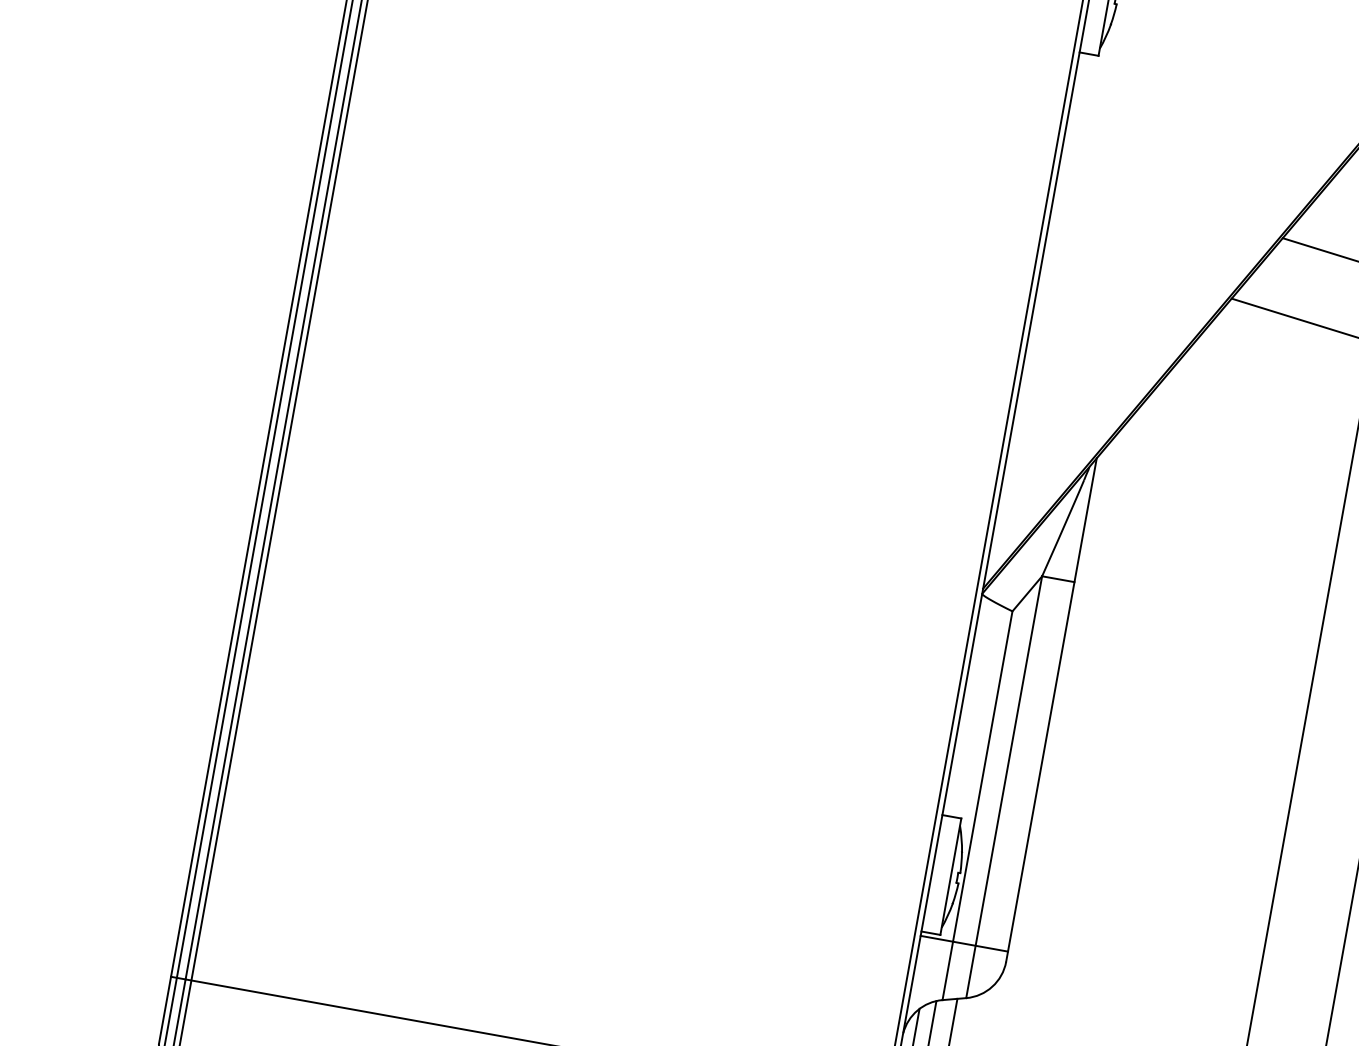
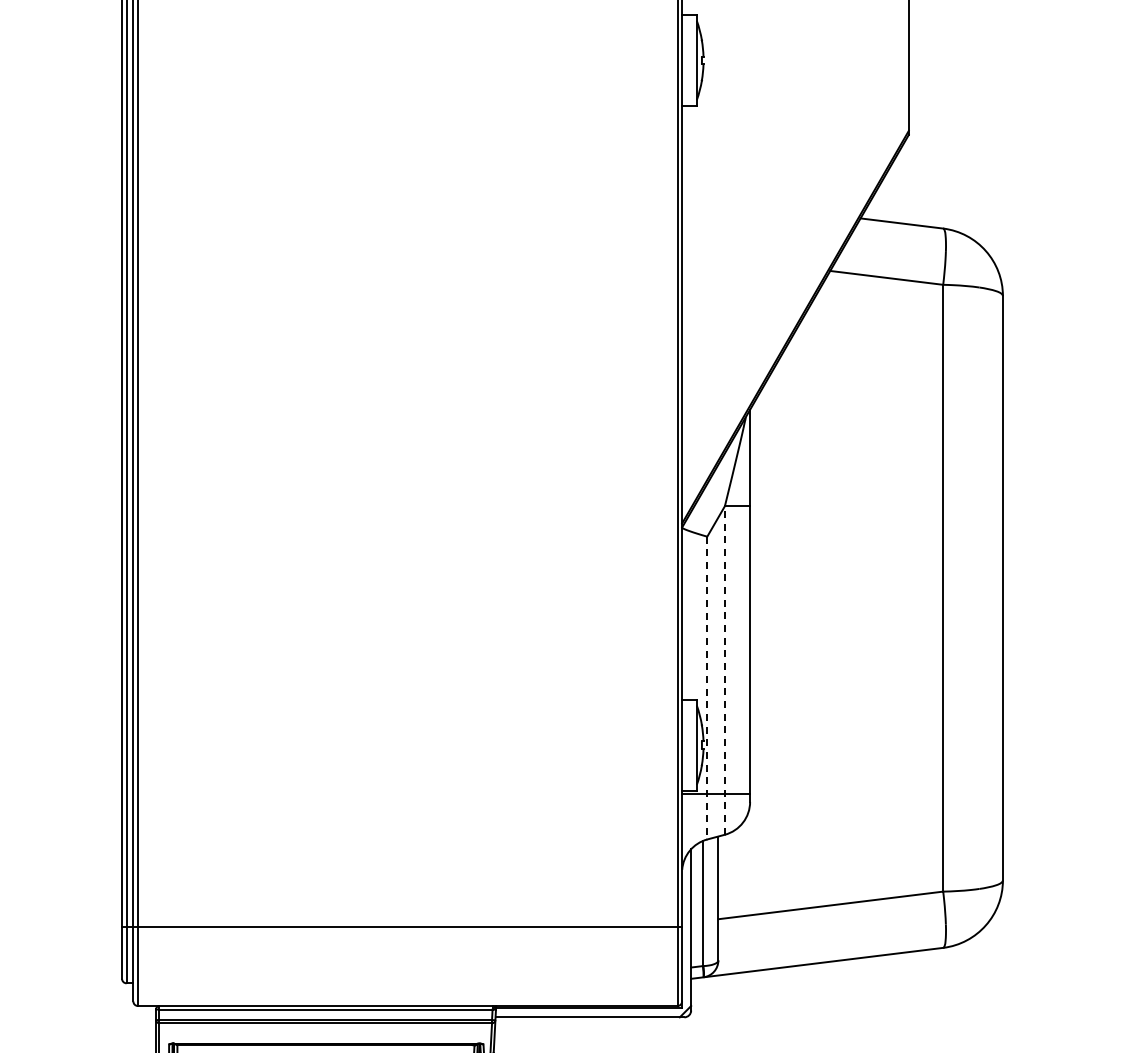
line: (1003, 785) -> (724, 669), solid -> dashed
line: (977, 806) -> (707, 688), solid -> dashed

